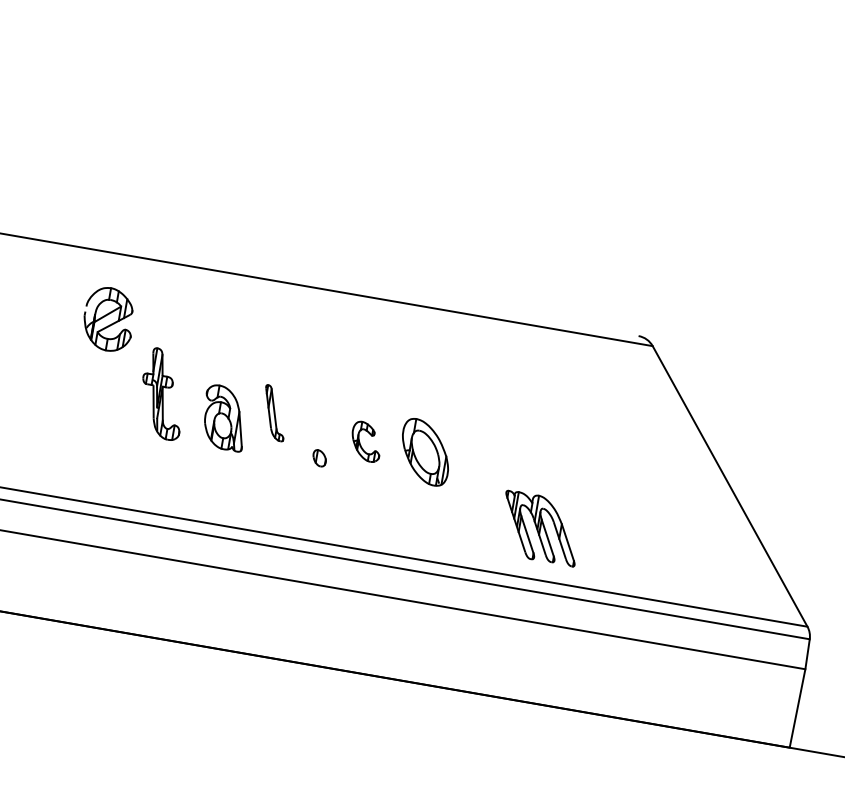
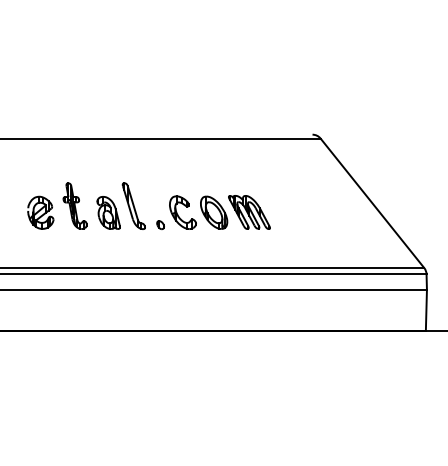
part: (108, 318) -> (40, 212), moved
part: (274, 412) -> (133, 205), size x1.67
part: (365, 441) -> (182, 212), size x1.67
part: (540, 528) -> (249, 212), moved

